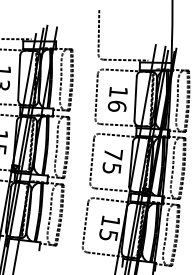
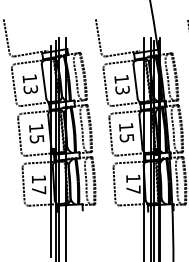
text: (117, 105) -> (122, 89), 16 -> 13
text: (113, 153) -> (126, 126), 75 -> 15
text: (108, 235) -> (133, 189), 15 -> 17

